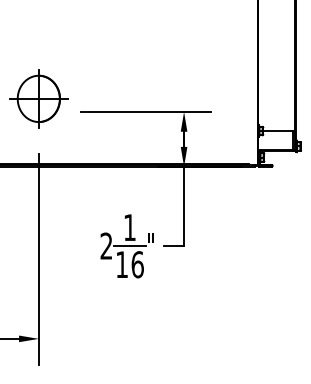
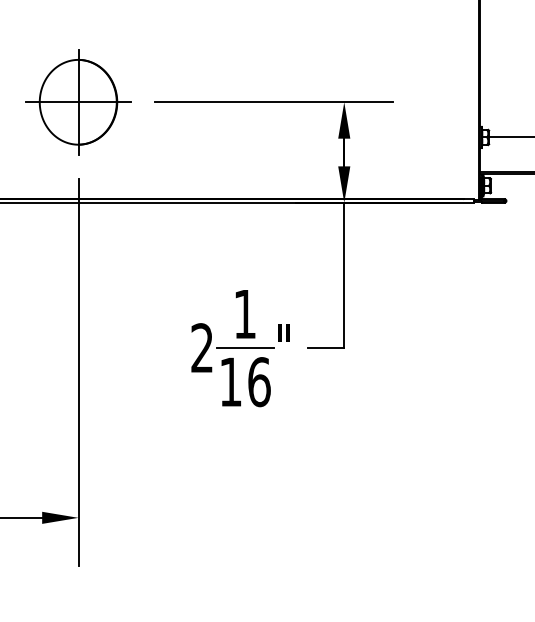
part: (38, 98) -> (77, 101), moved

